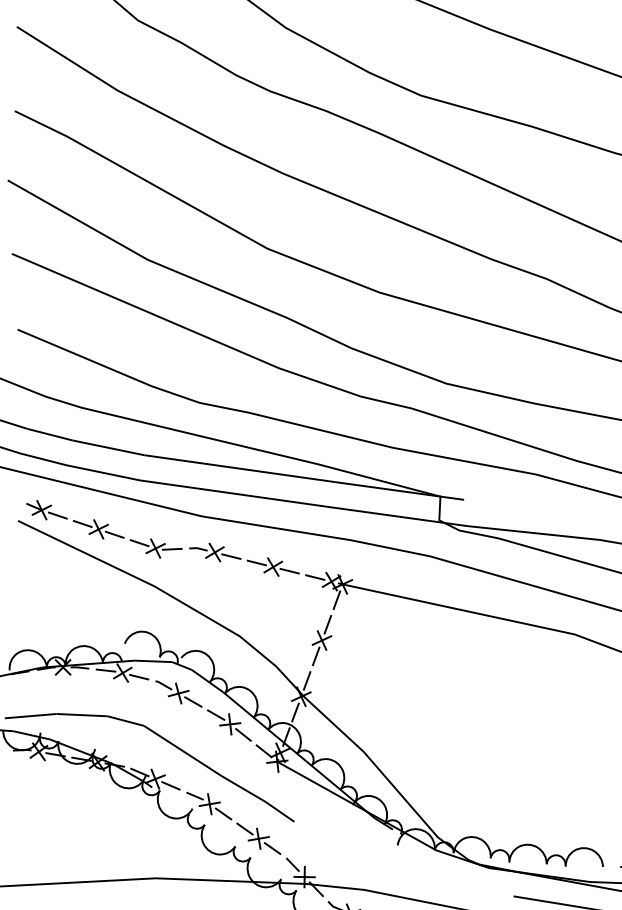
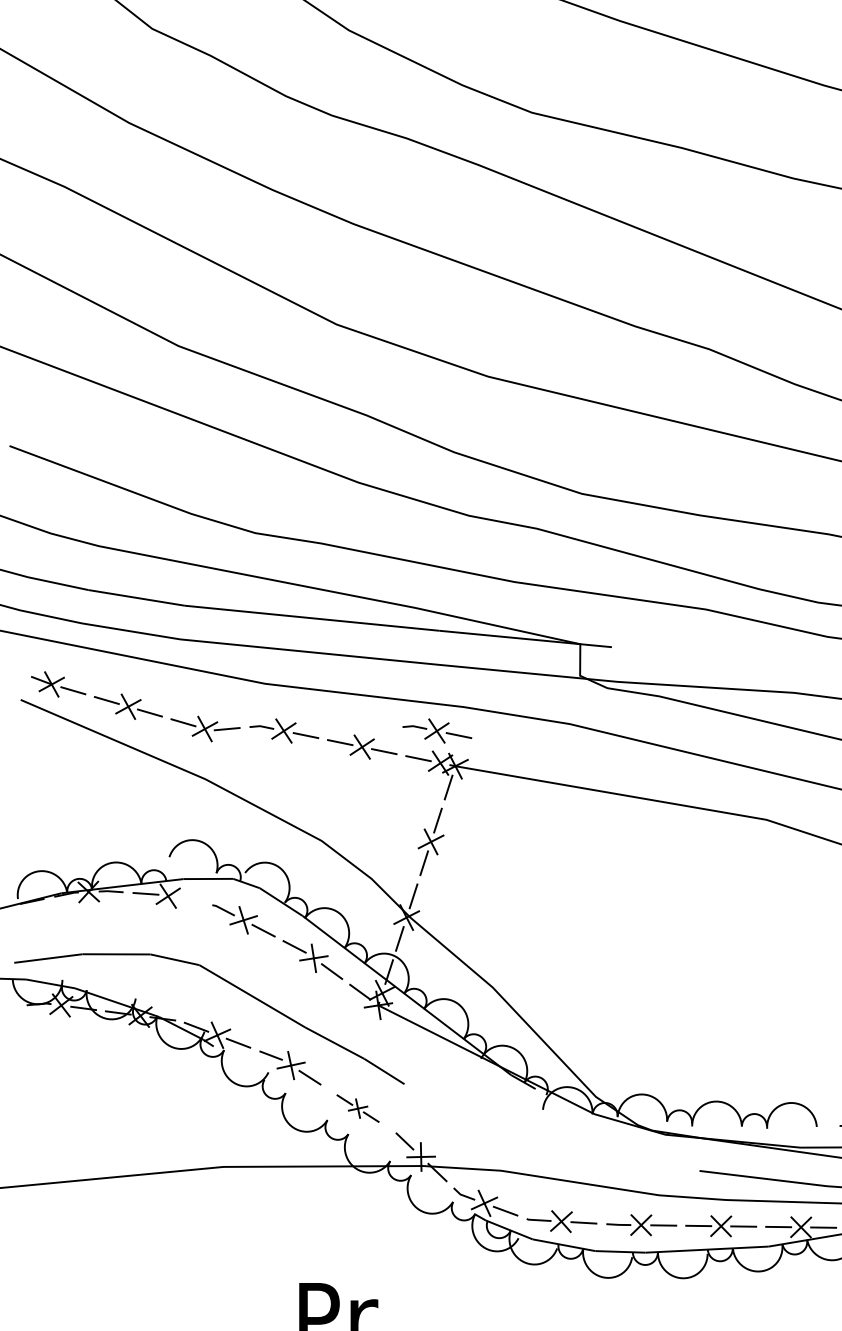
part: (330, 556) -> (437, 730), added
line: (139, 676) -> (190, 900), removed
part: (258, 838) -> (357, 1108), size x0.7

